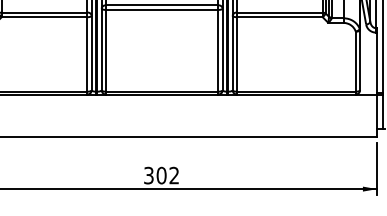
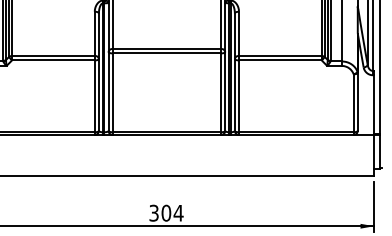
text: (174, 174) -> (178, 212), 302 -> 304

